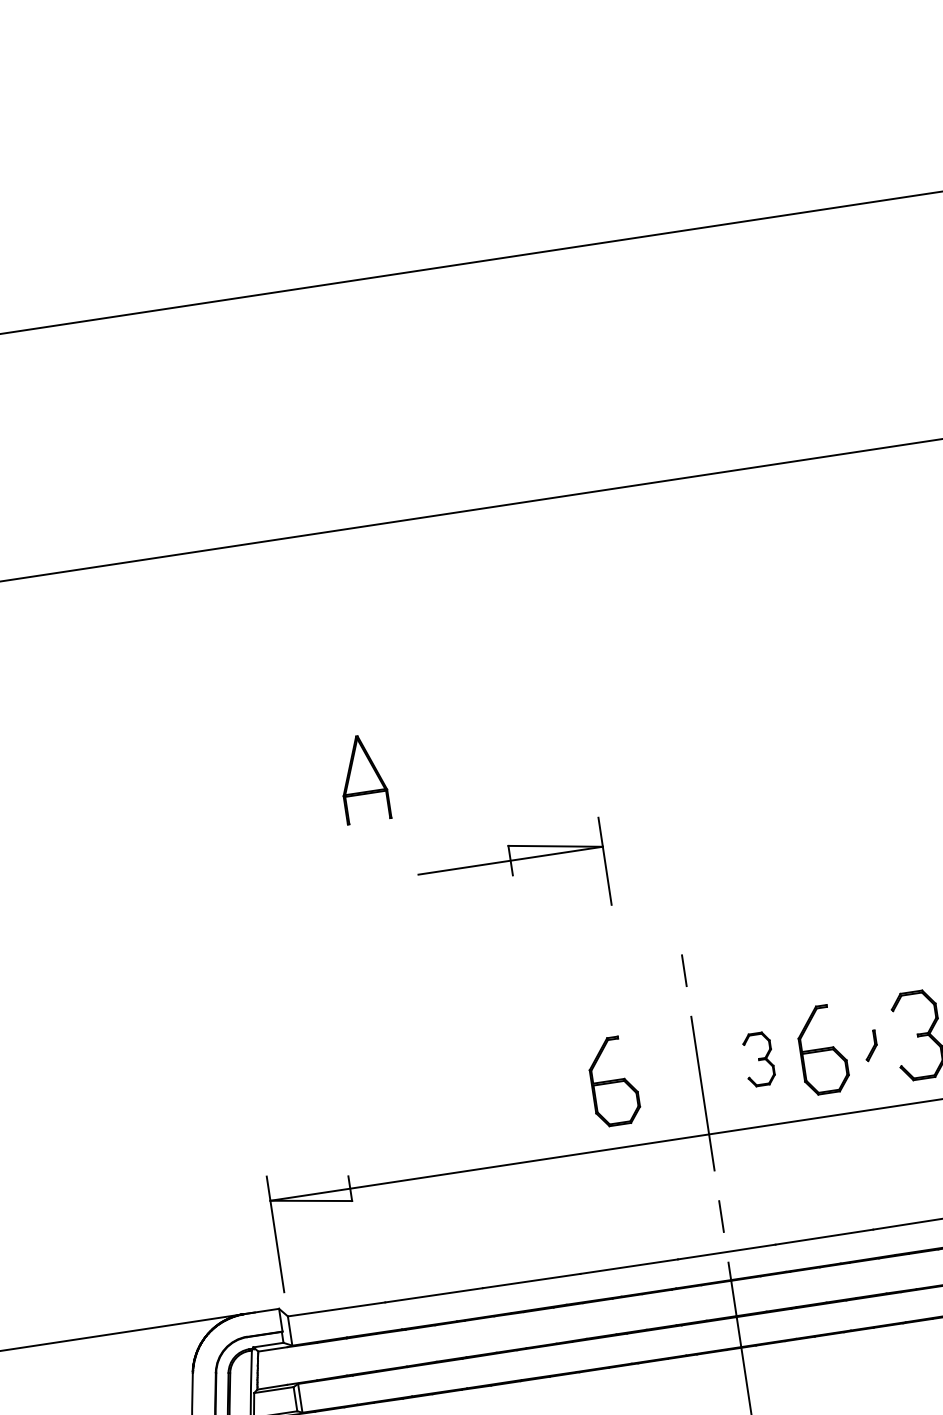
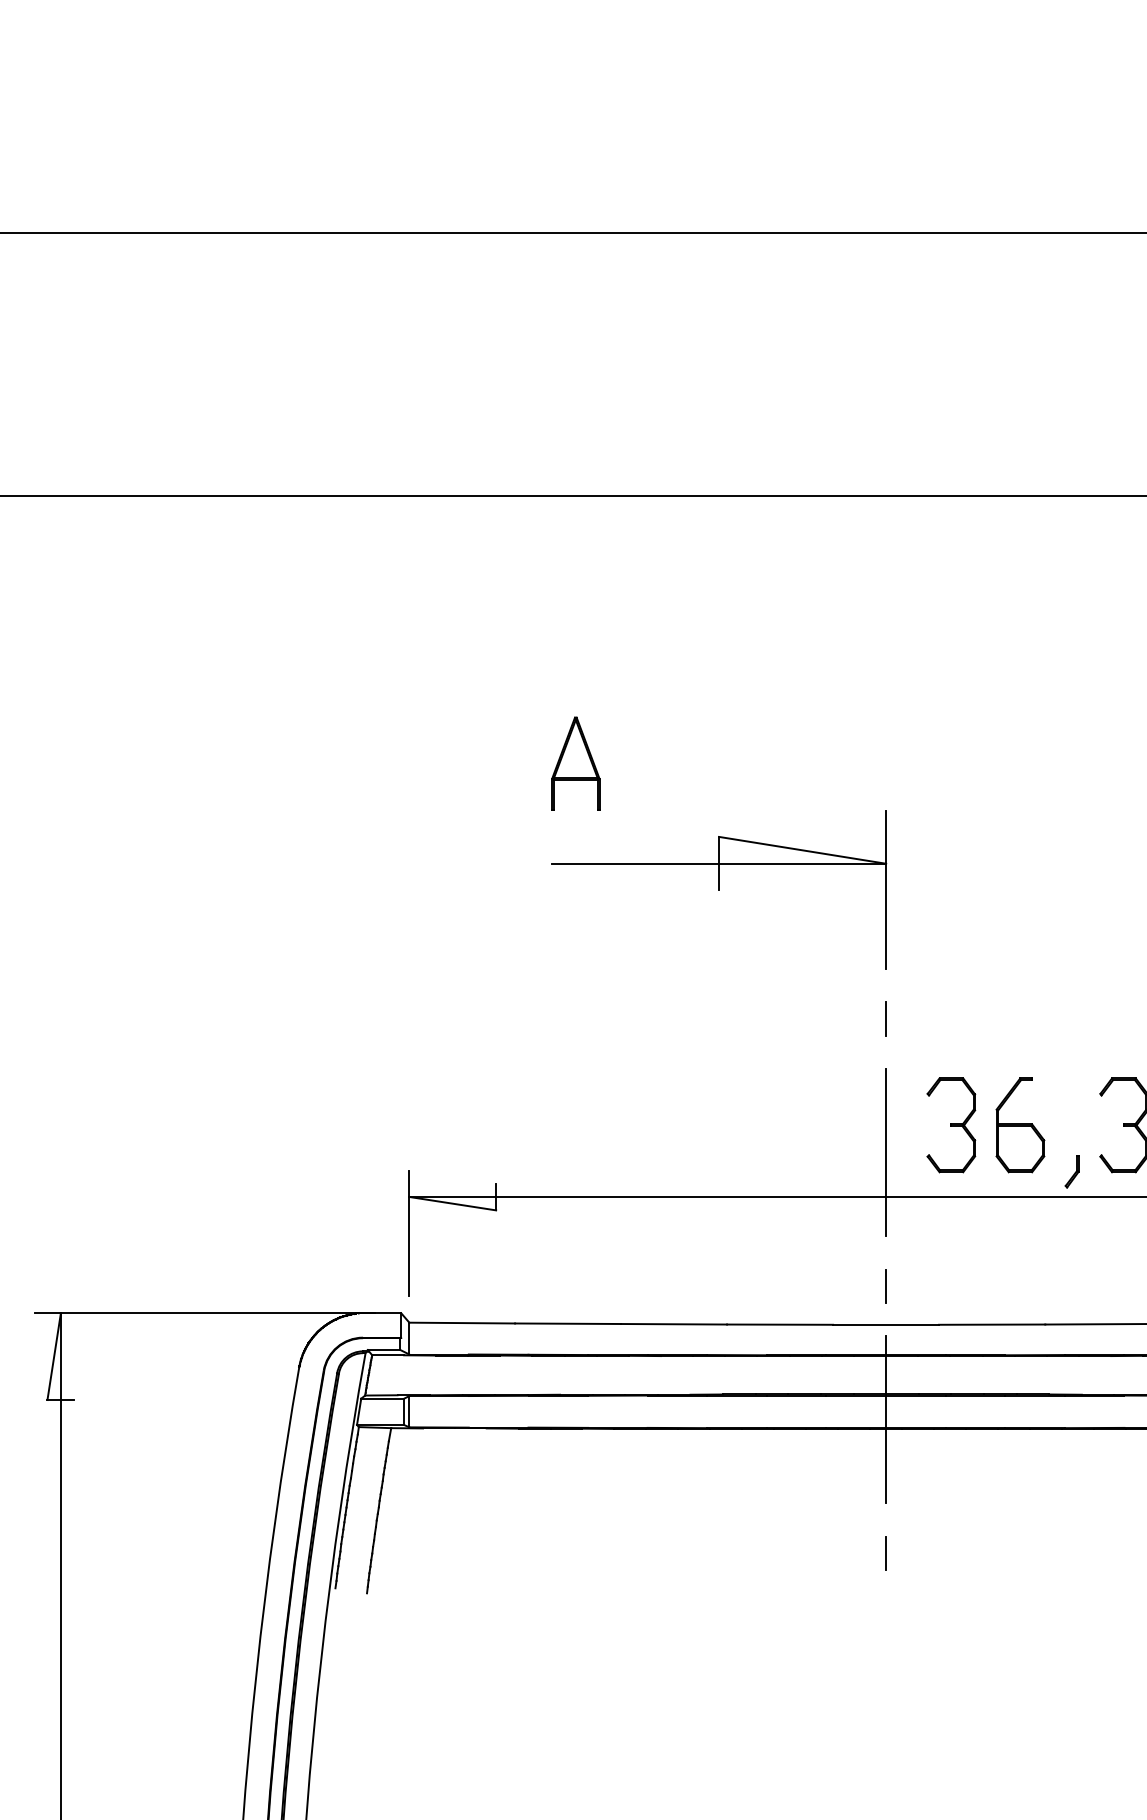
part: (512, 874) -> (719, 889), size x1.67
part: (870, 1045) -> (1071, 1171), moved
part: (759, 1059) -> (951, 1125), size x1.67
part: (613, 1081) -> (793, 1125), removed

